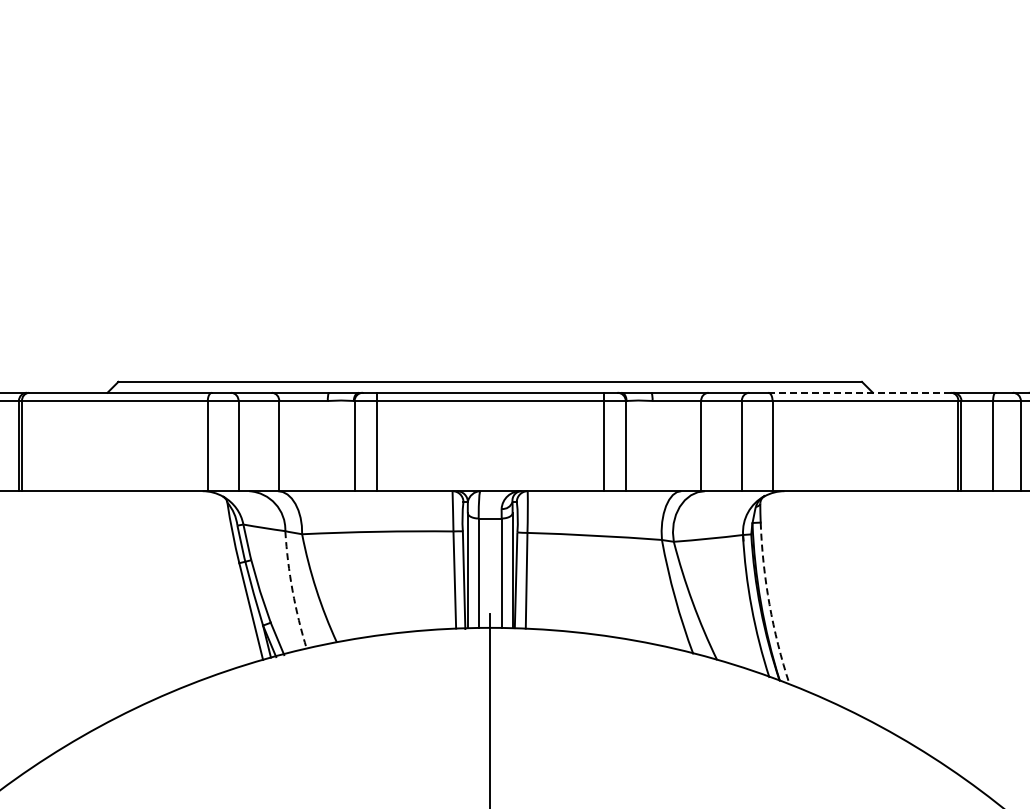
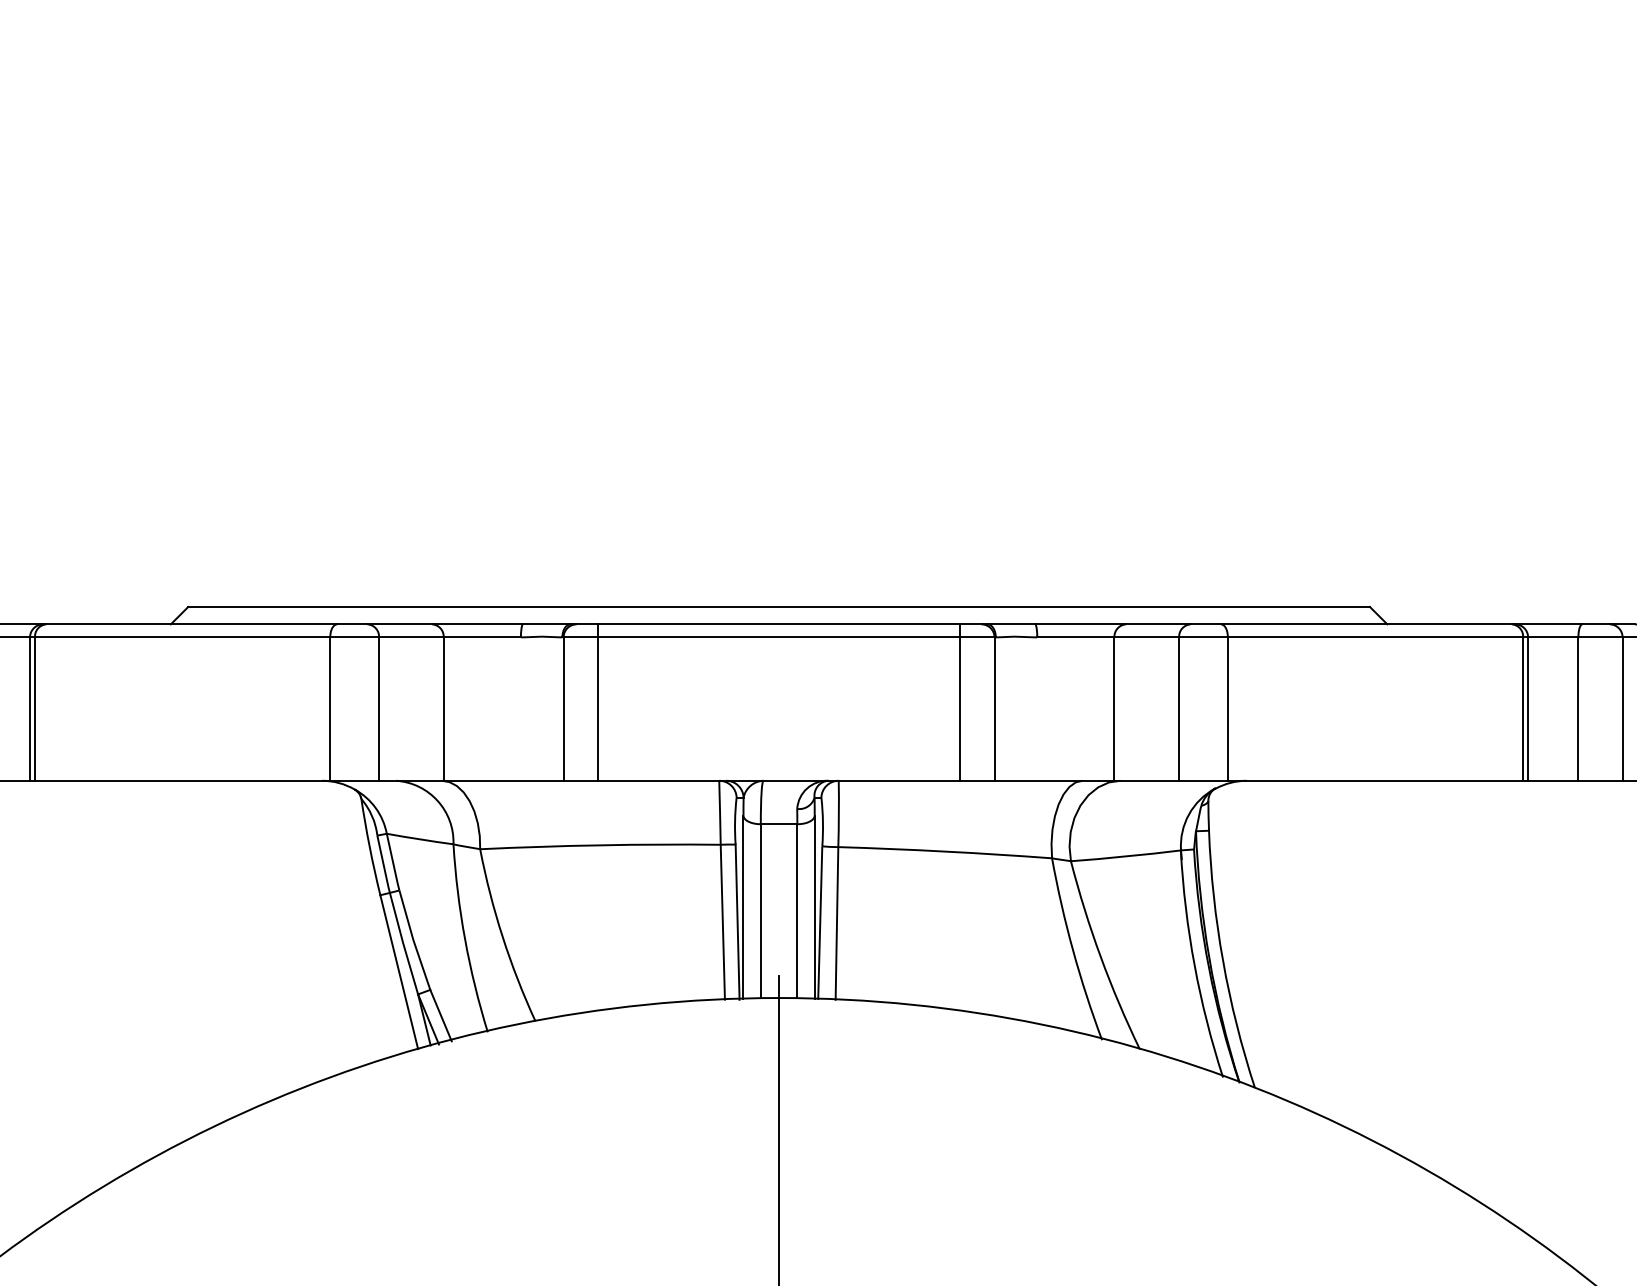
line: (860, 392) -> (1367, 623), dashed -> solid
arc: (292, 590) -> (464, 938), dashed -> solid
arc: (769, 604) -> (1223, 960), dashed -> solid

